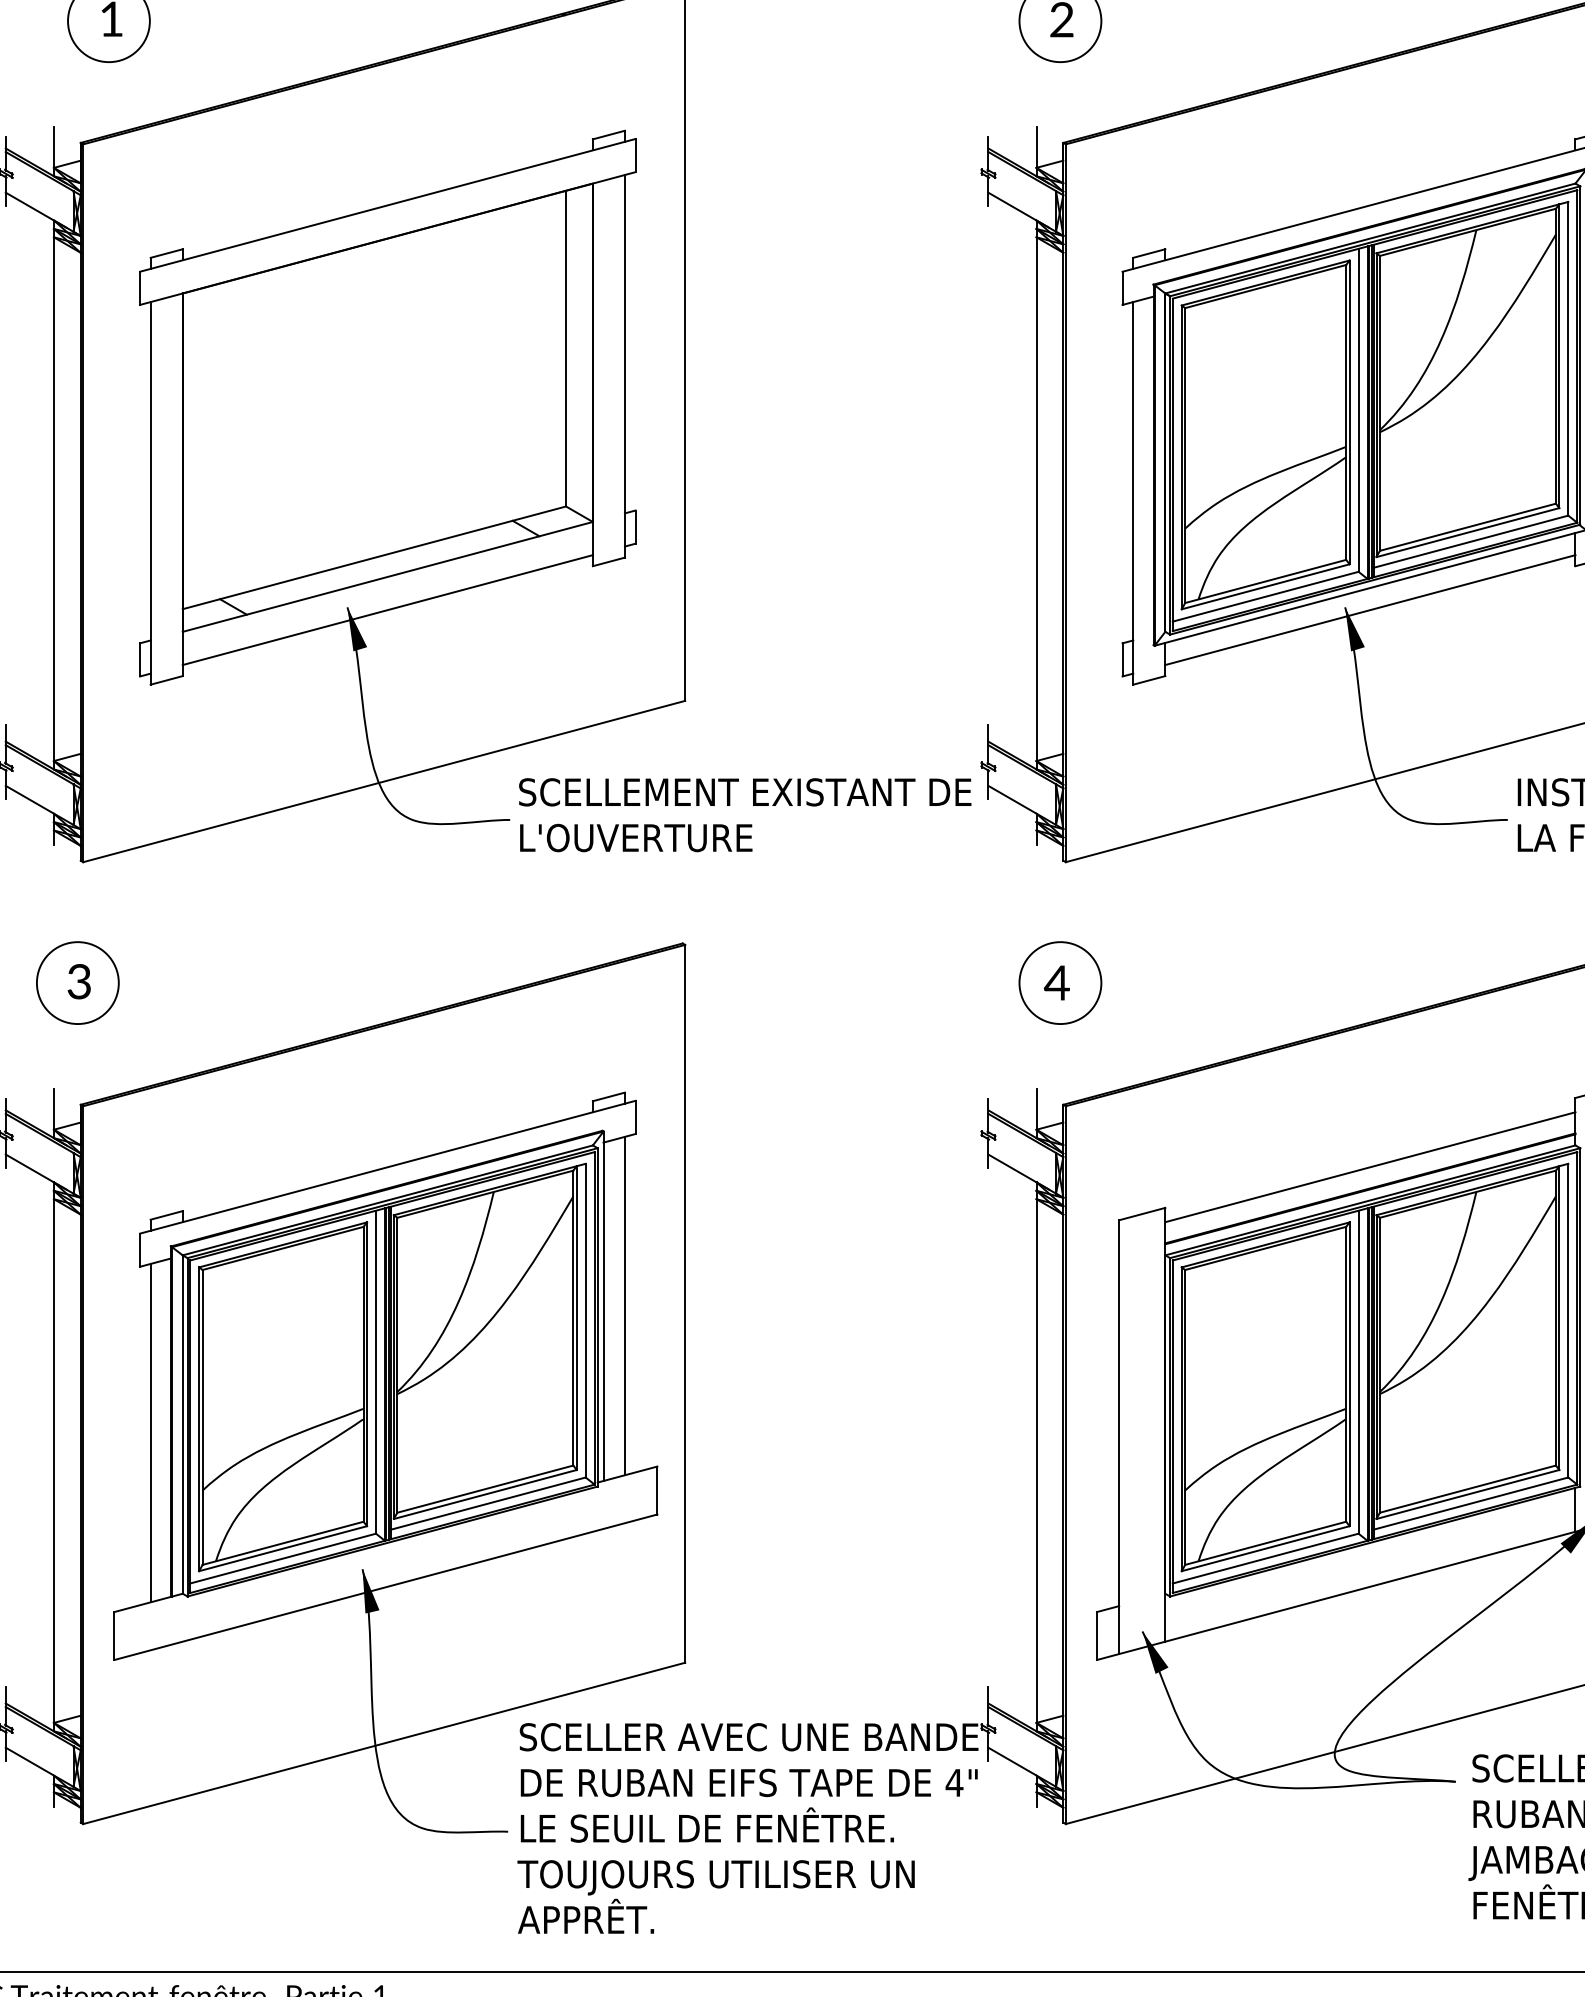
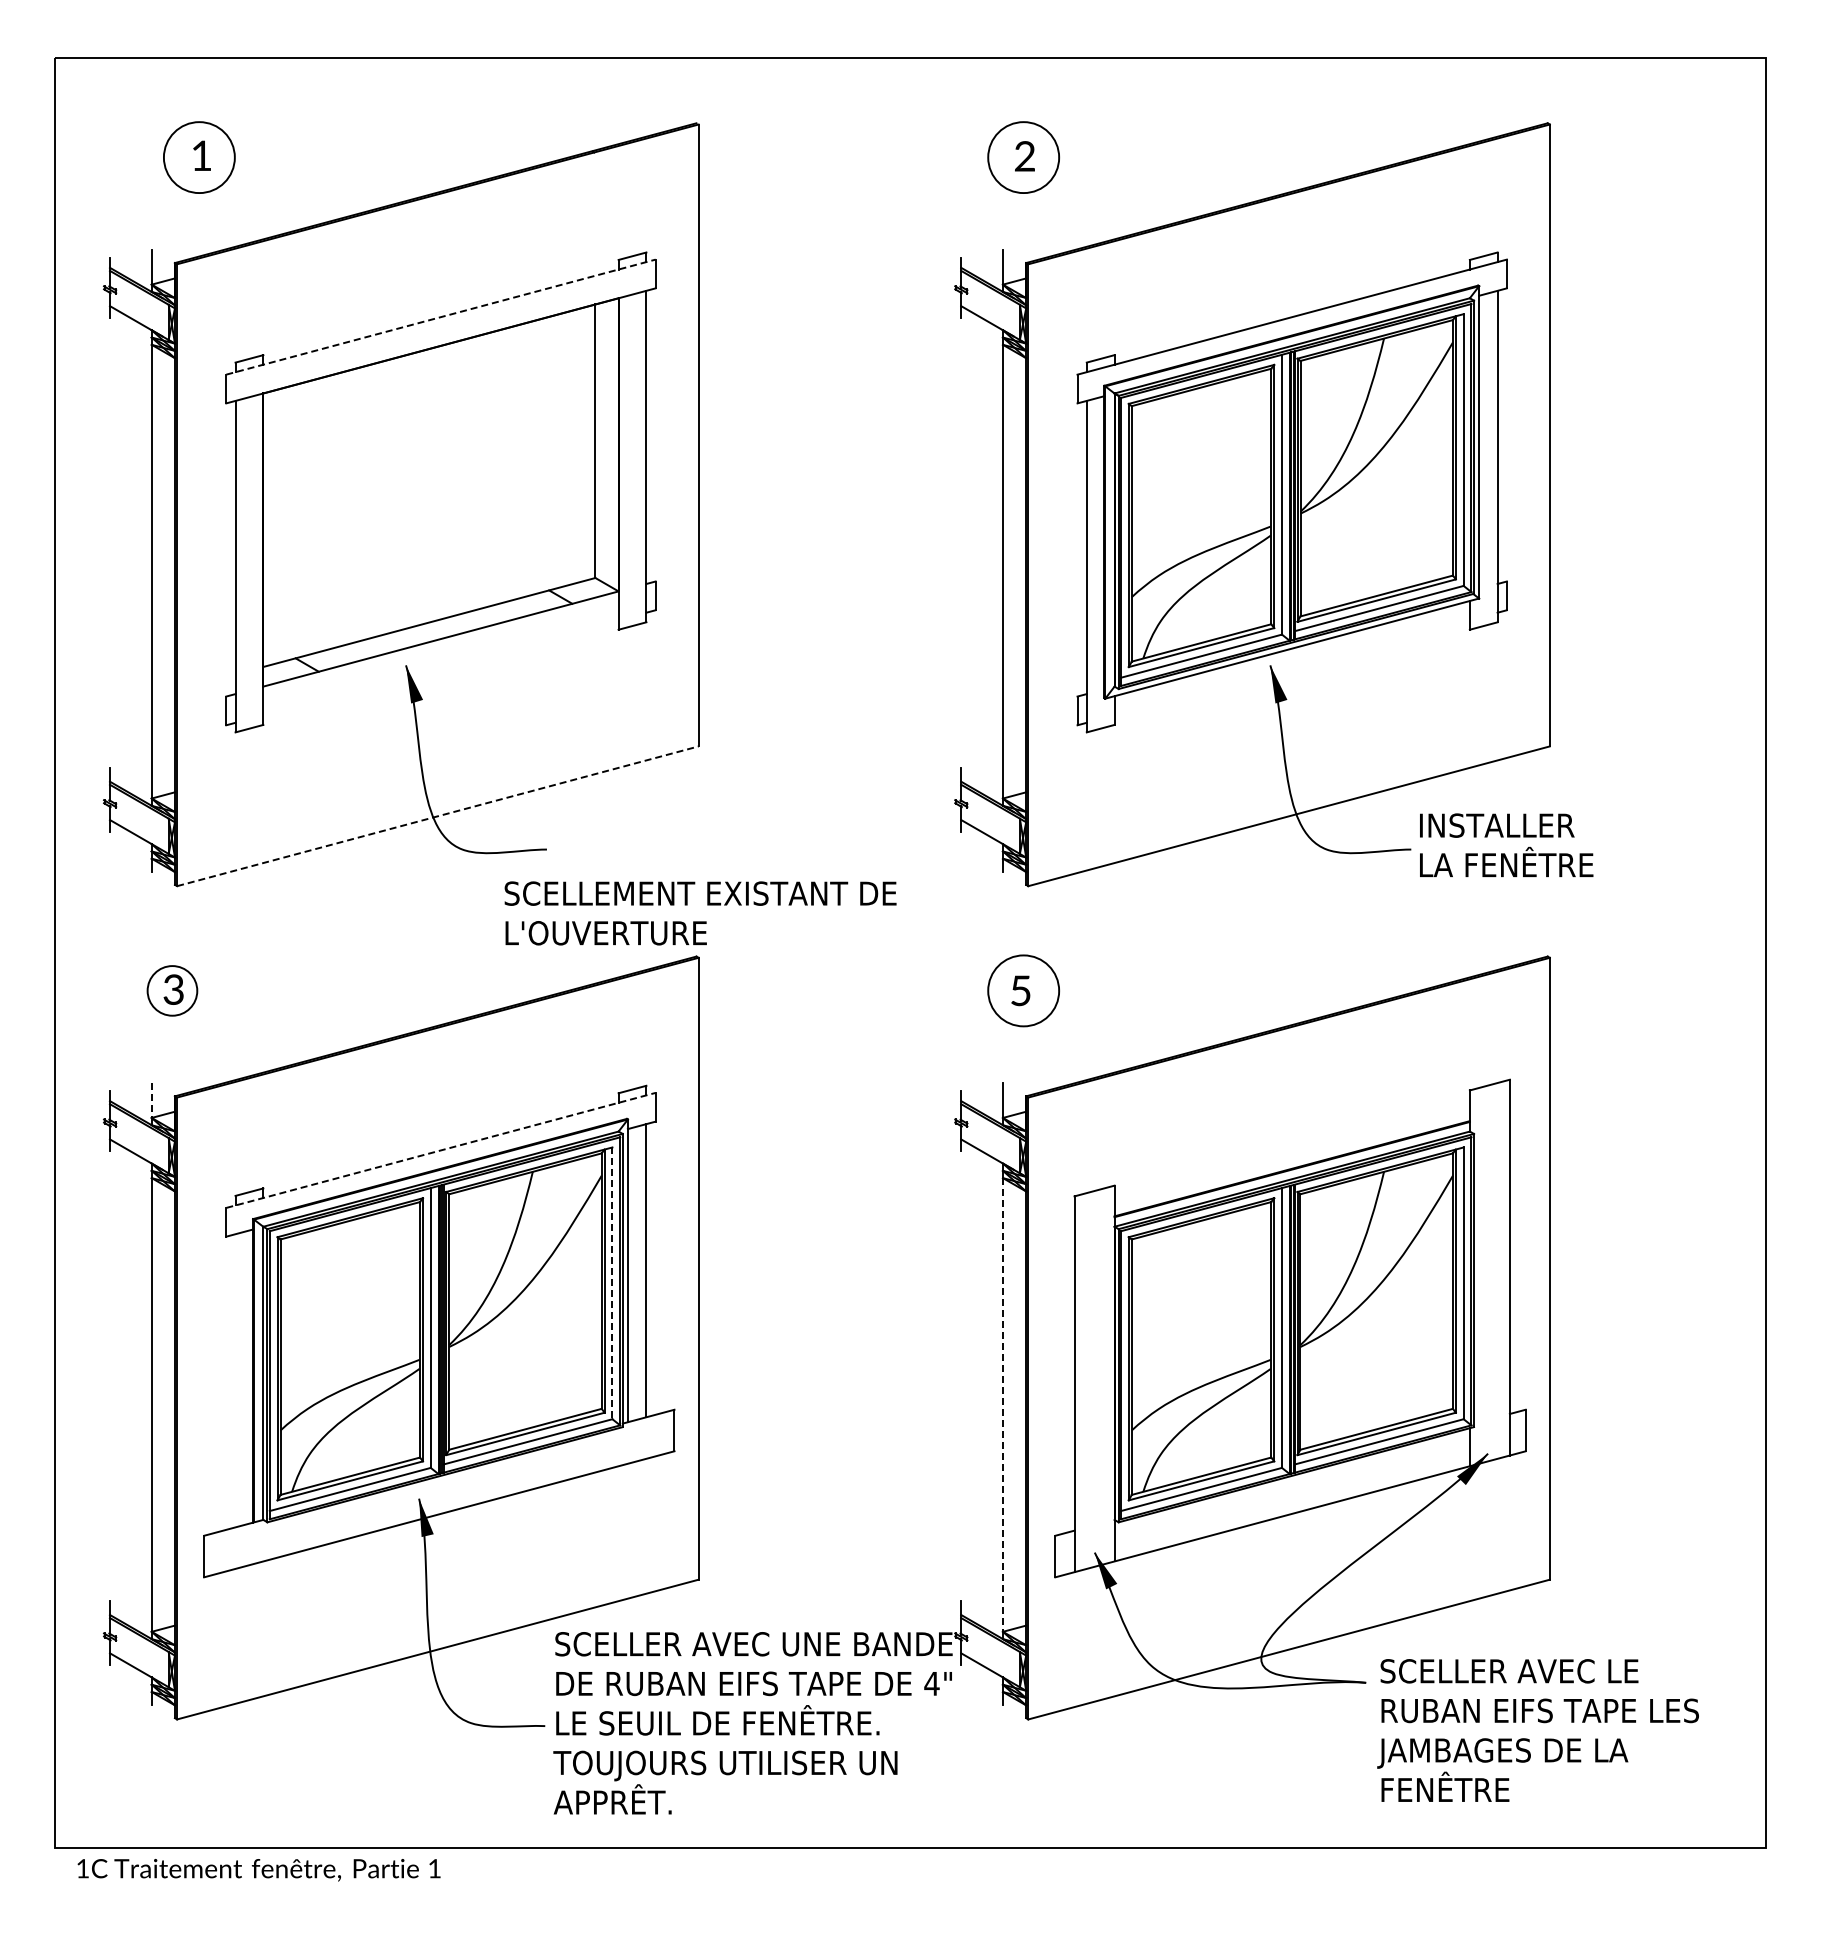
line: (388, 205) -> (441, 317), solid -> dashed
line: (387, 609) -> (440, 667), removed
line: (1369, 609) -> (1291, 667), removed
line: (383, 781) -> (437, 816), solid -> dashed
text: (745, 815) -> (700, 913), moved
circle: (77, 982) -> (172, 990), size x0.7
text: (1056, 982) -> (1020, 990), 4 -> 5
line: (53, 1109) -> (151, 1100), solid -> dashed
line: (388, 1167) -> (441, 1150), solid -> dashed
line: (1369, 1167) -> (1291, 1150), removed
line: (585, 1320) -> (612, 1283), solid -> dashed
line: (150, 1432) -> (235, 1380), removed
line: (1035, 1460) -> (1002, 1404), solid -> dashed

